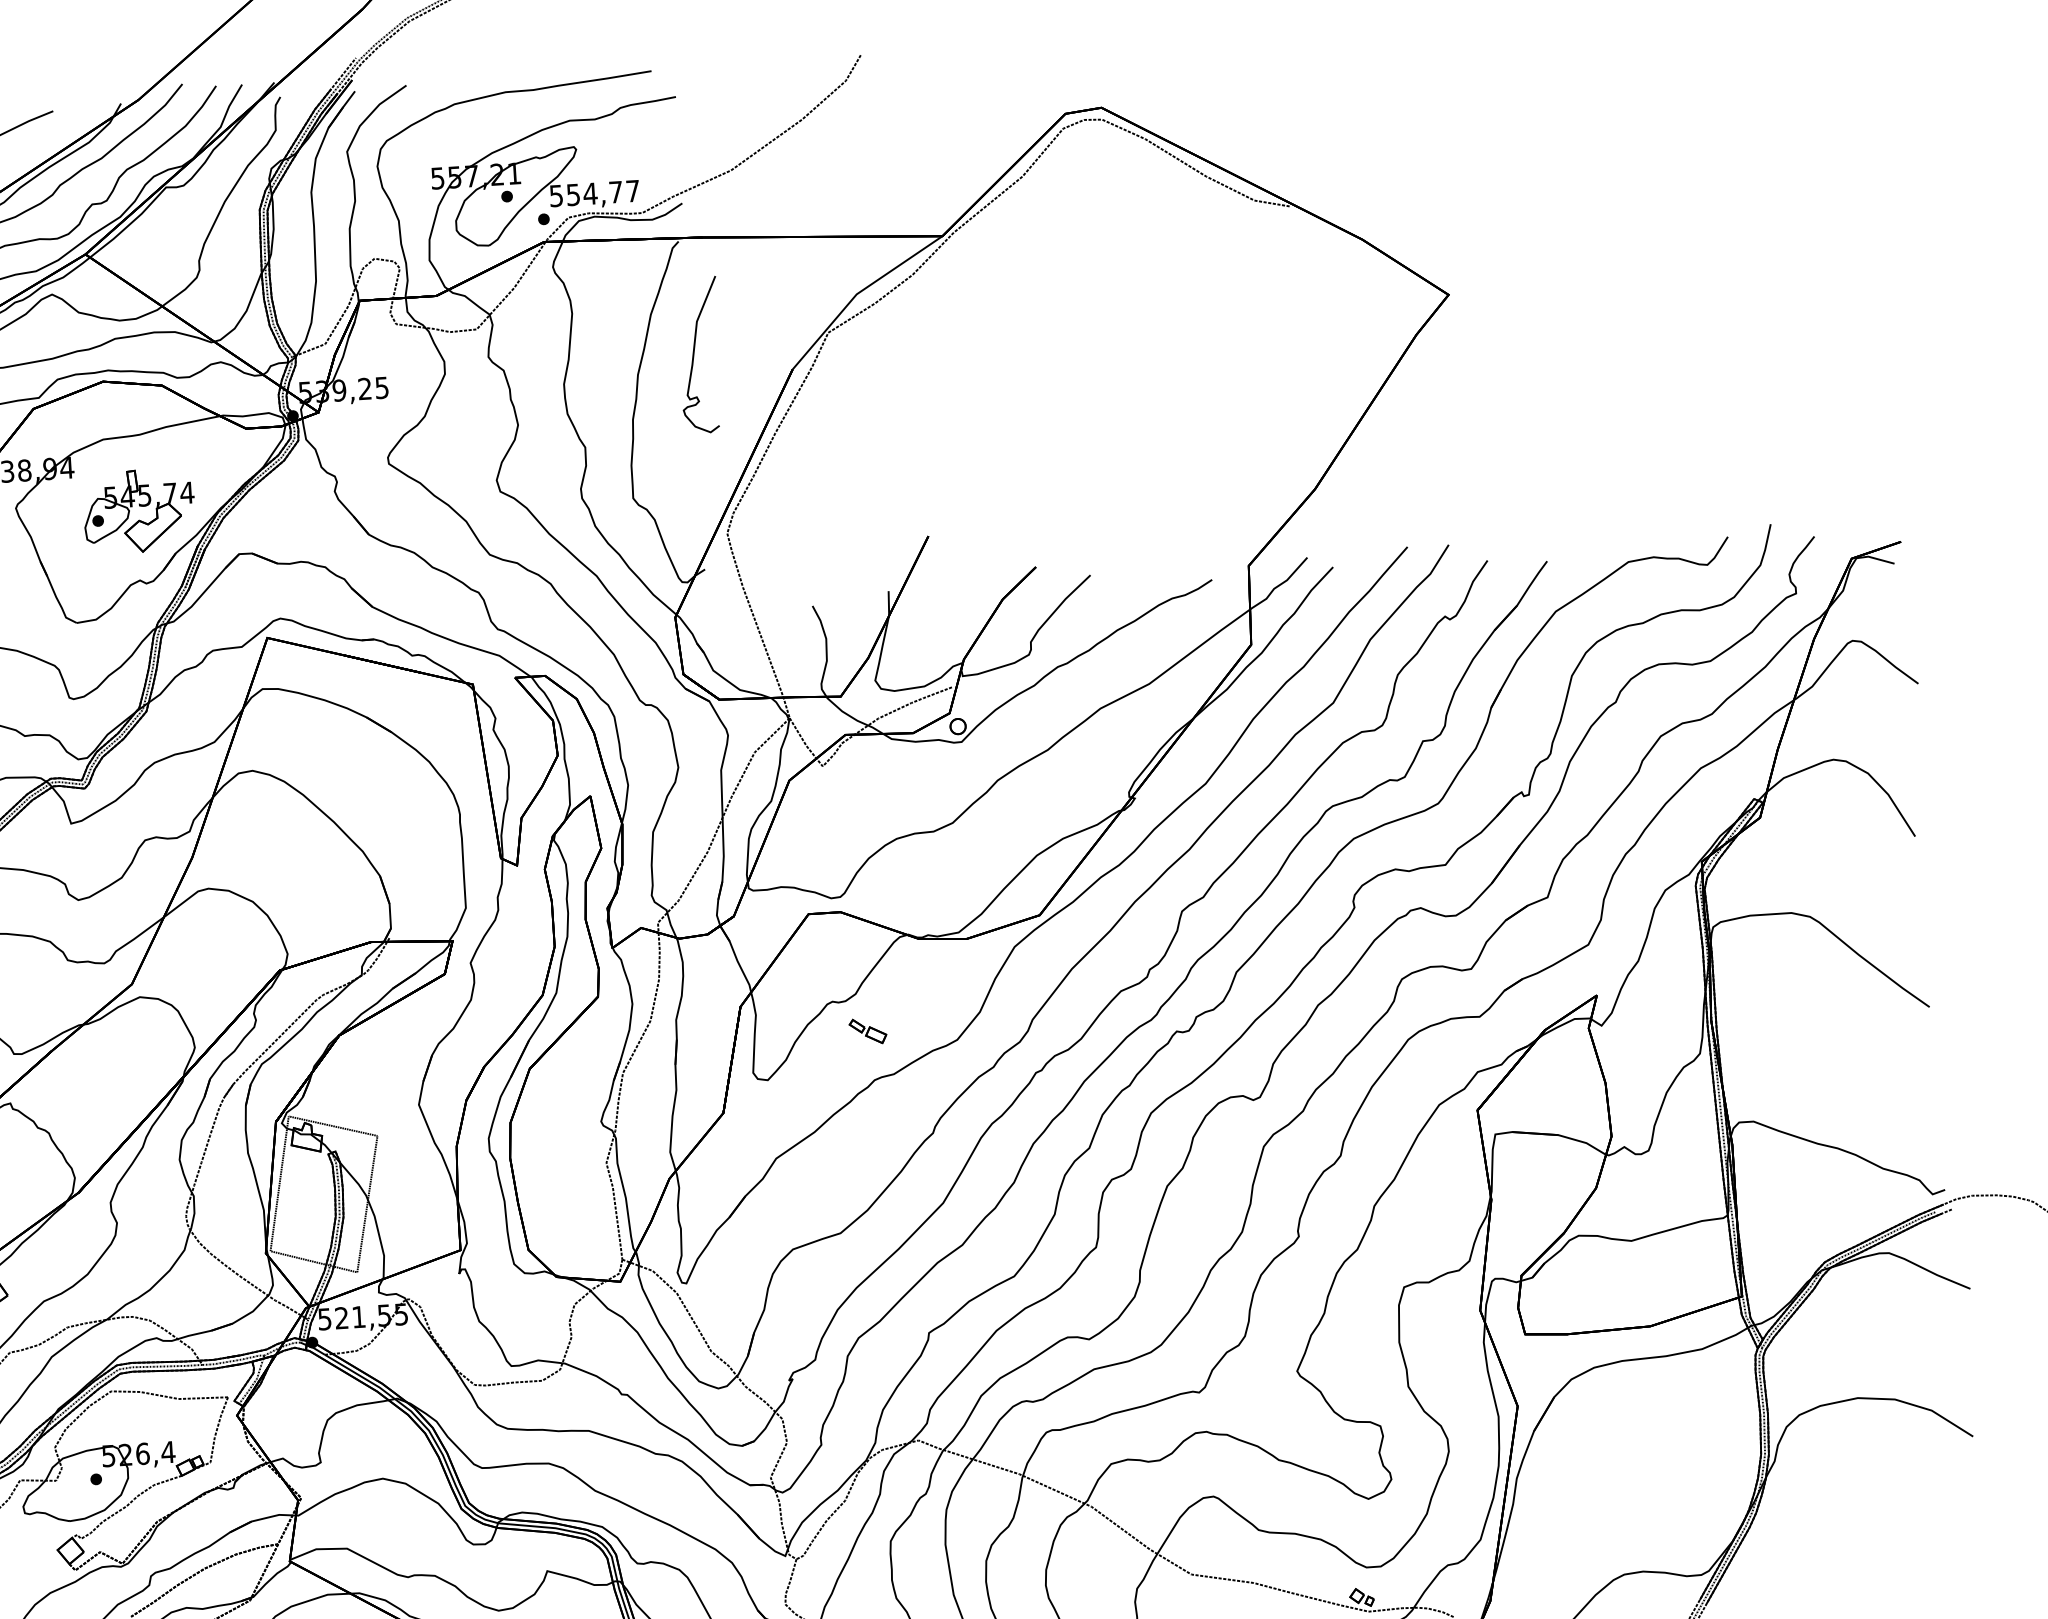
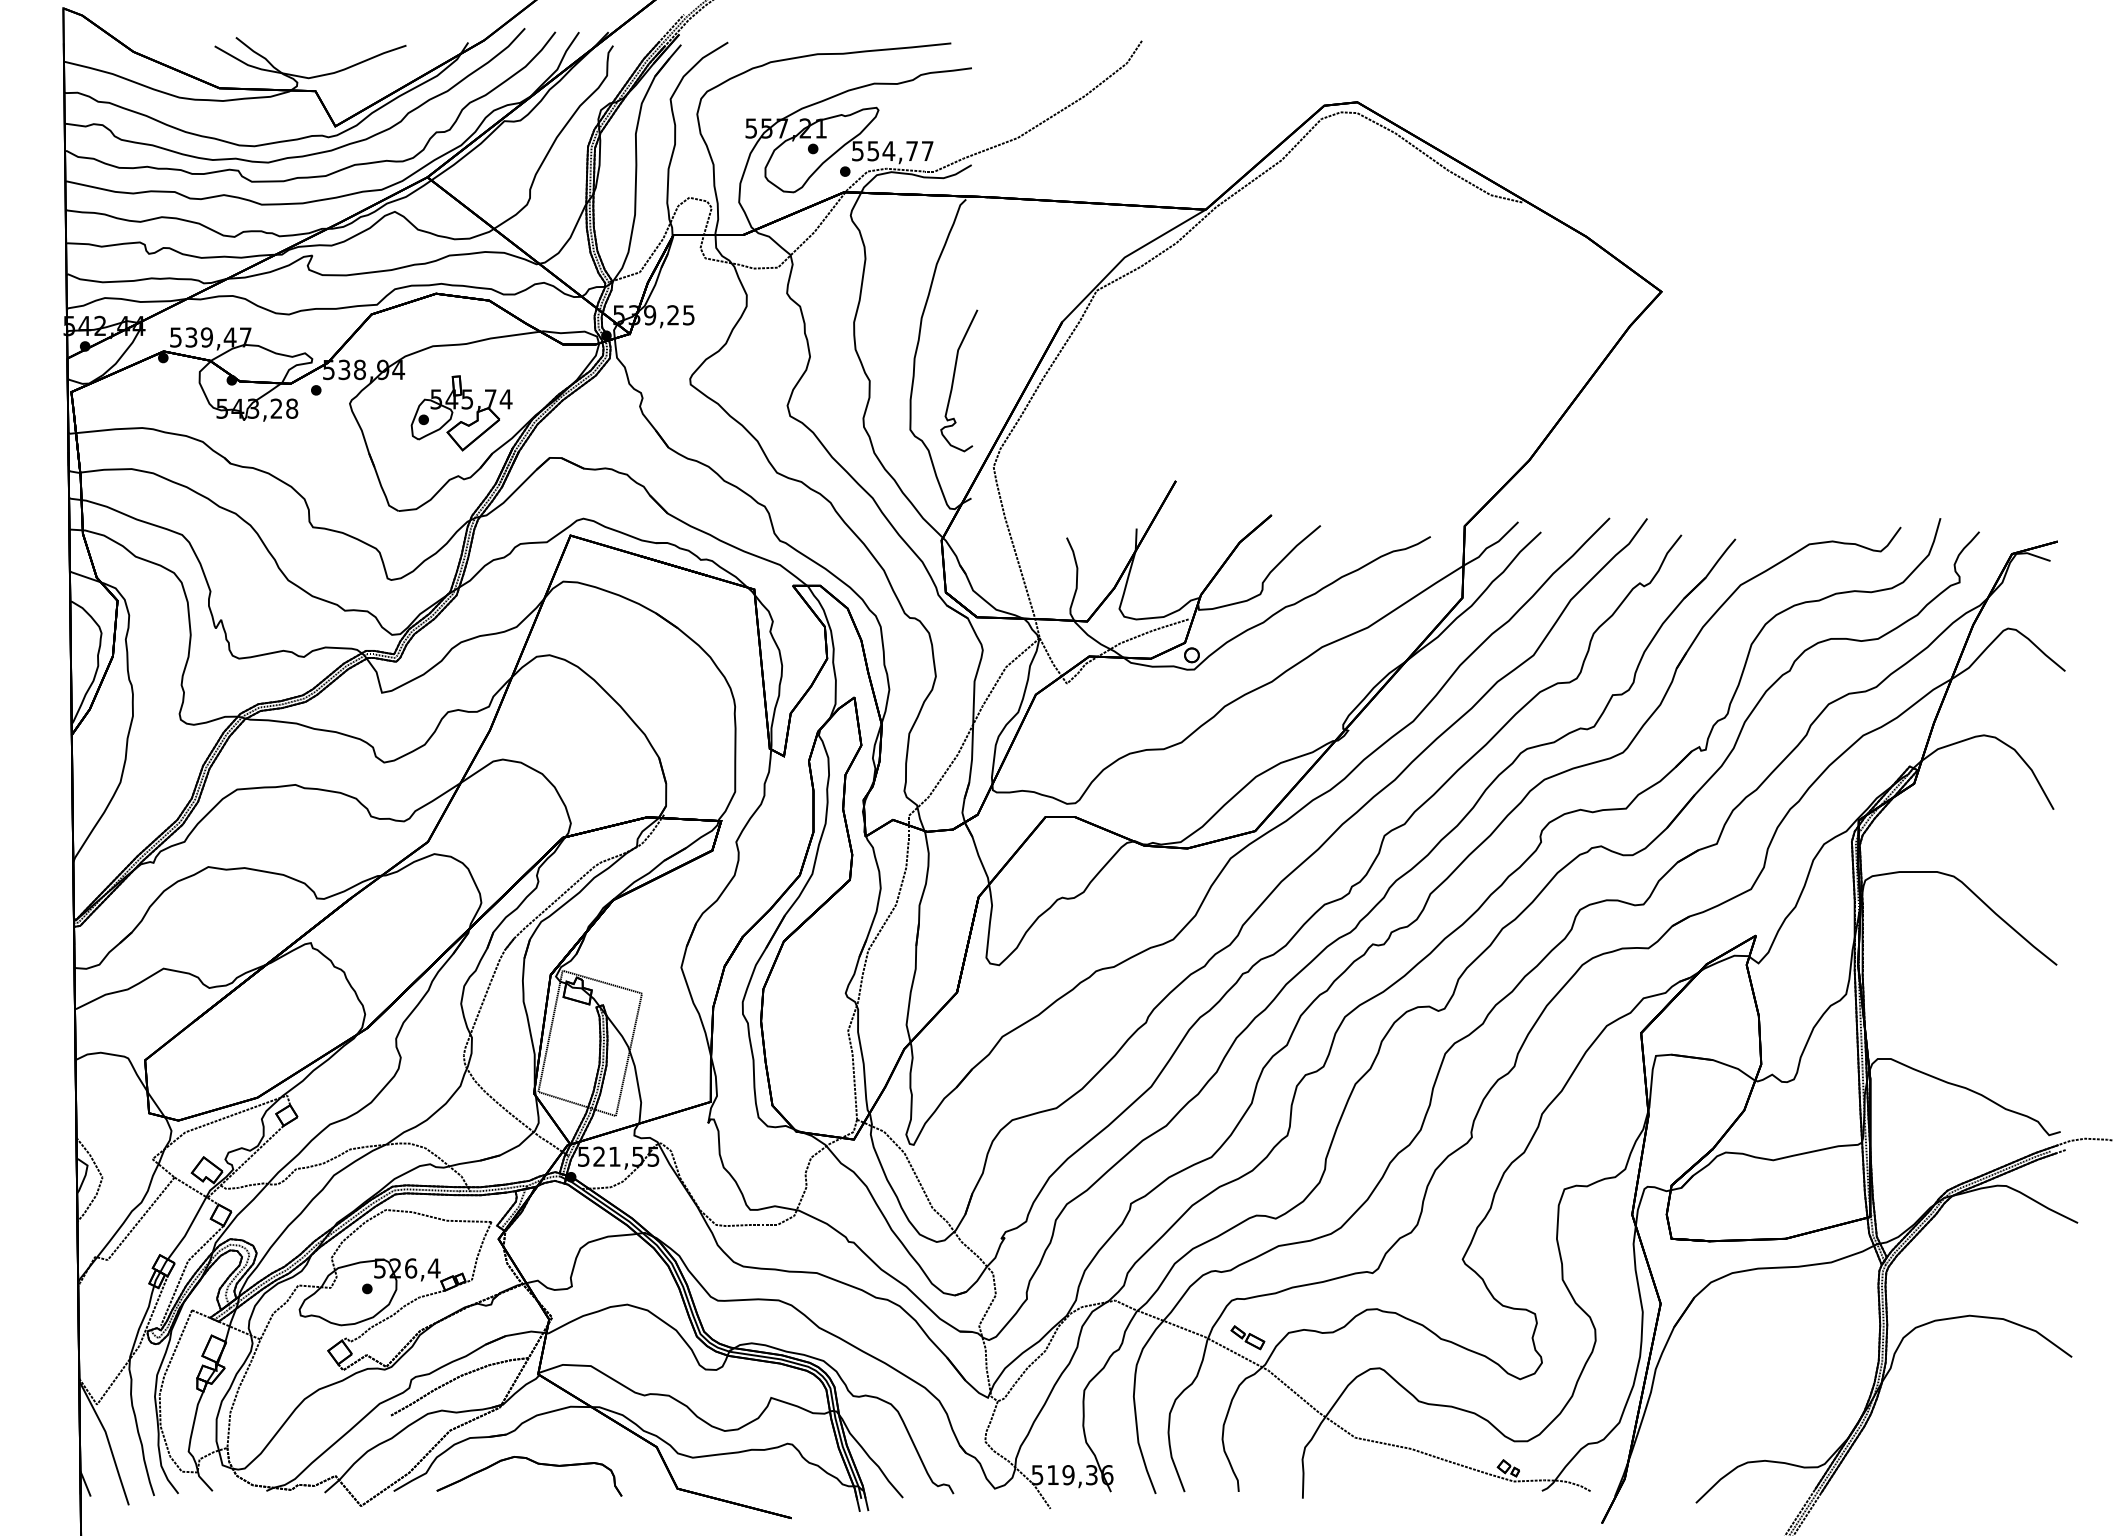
curve: (694, 354) -> (954, 379), moved
part: (867, 1031) -> (1247, 1337), moved

